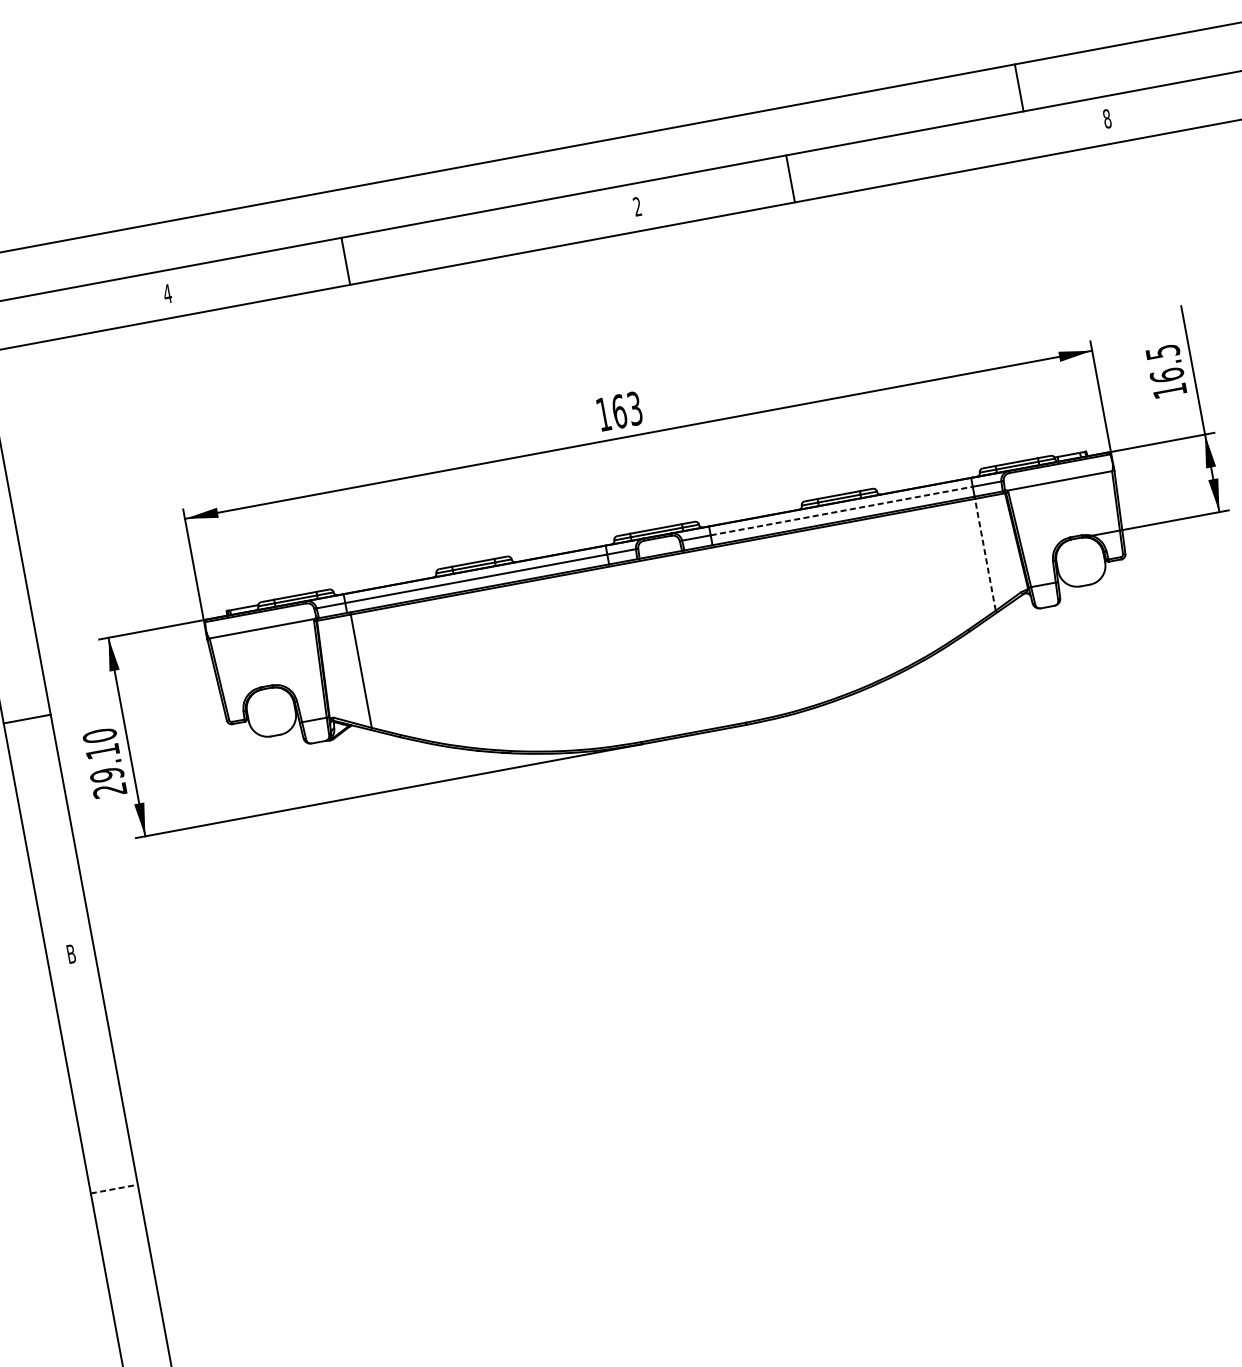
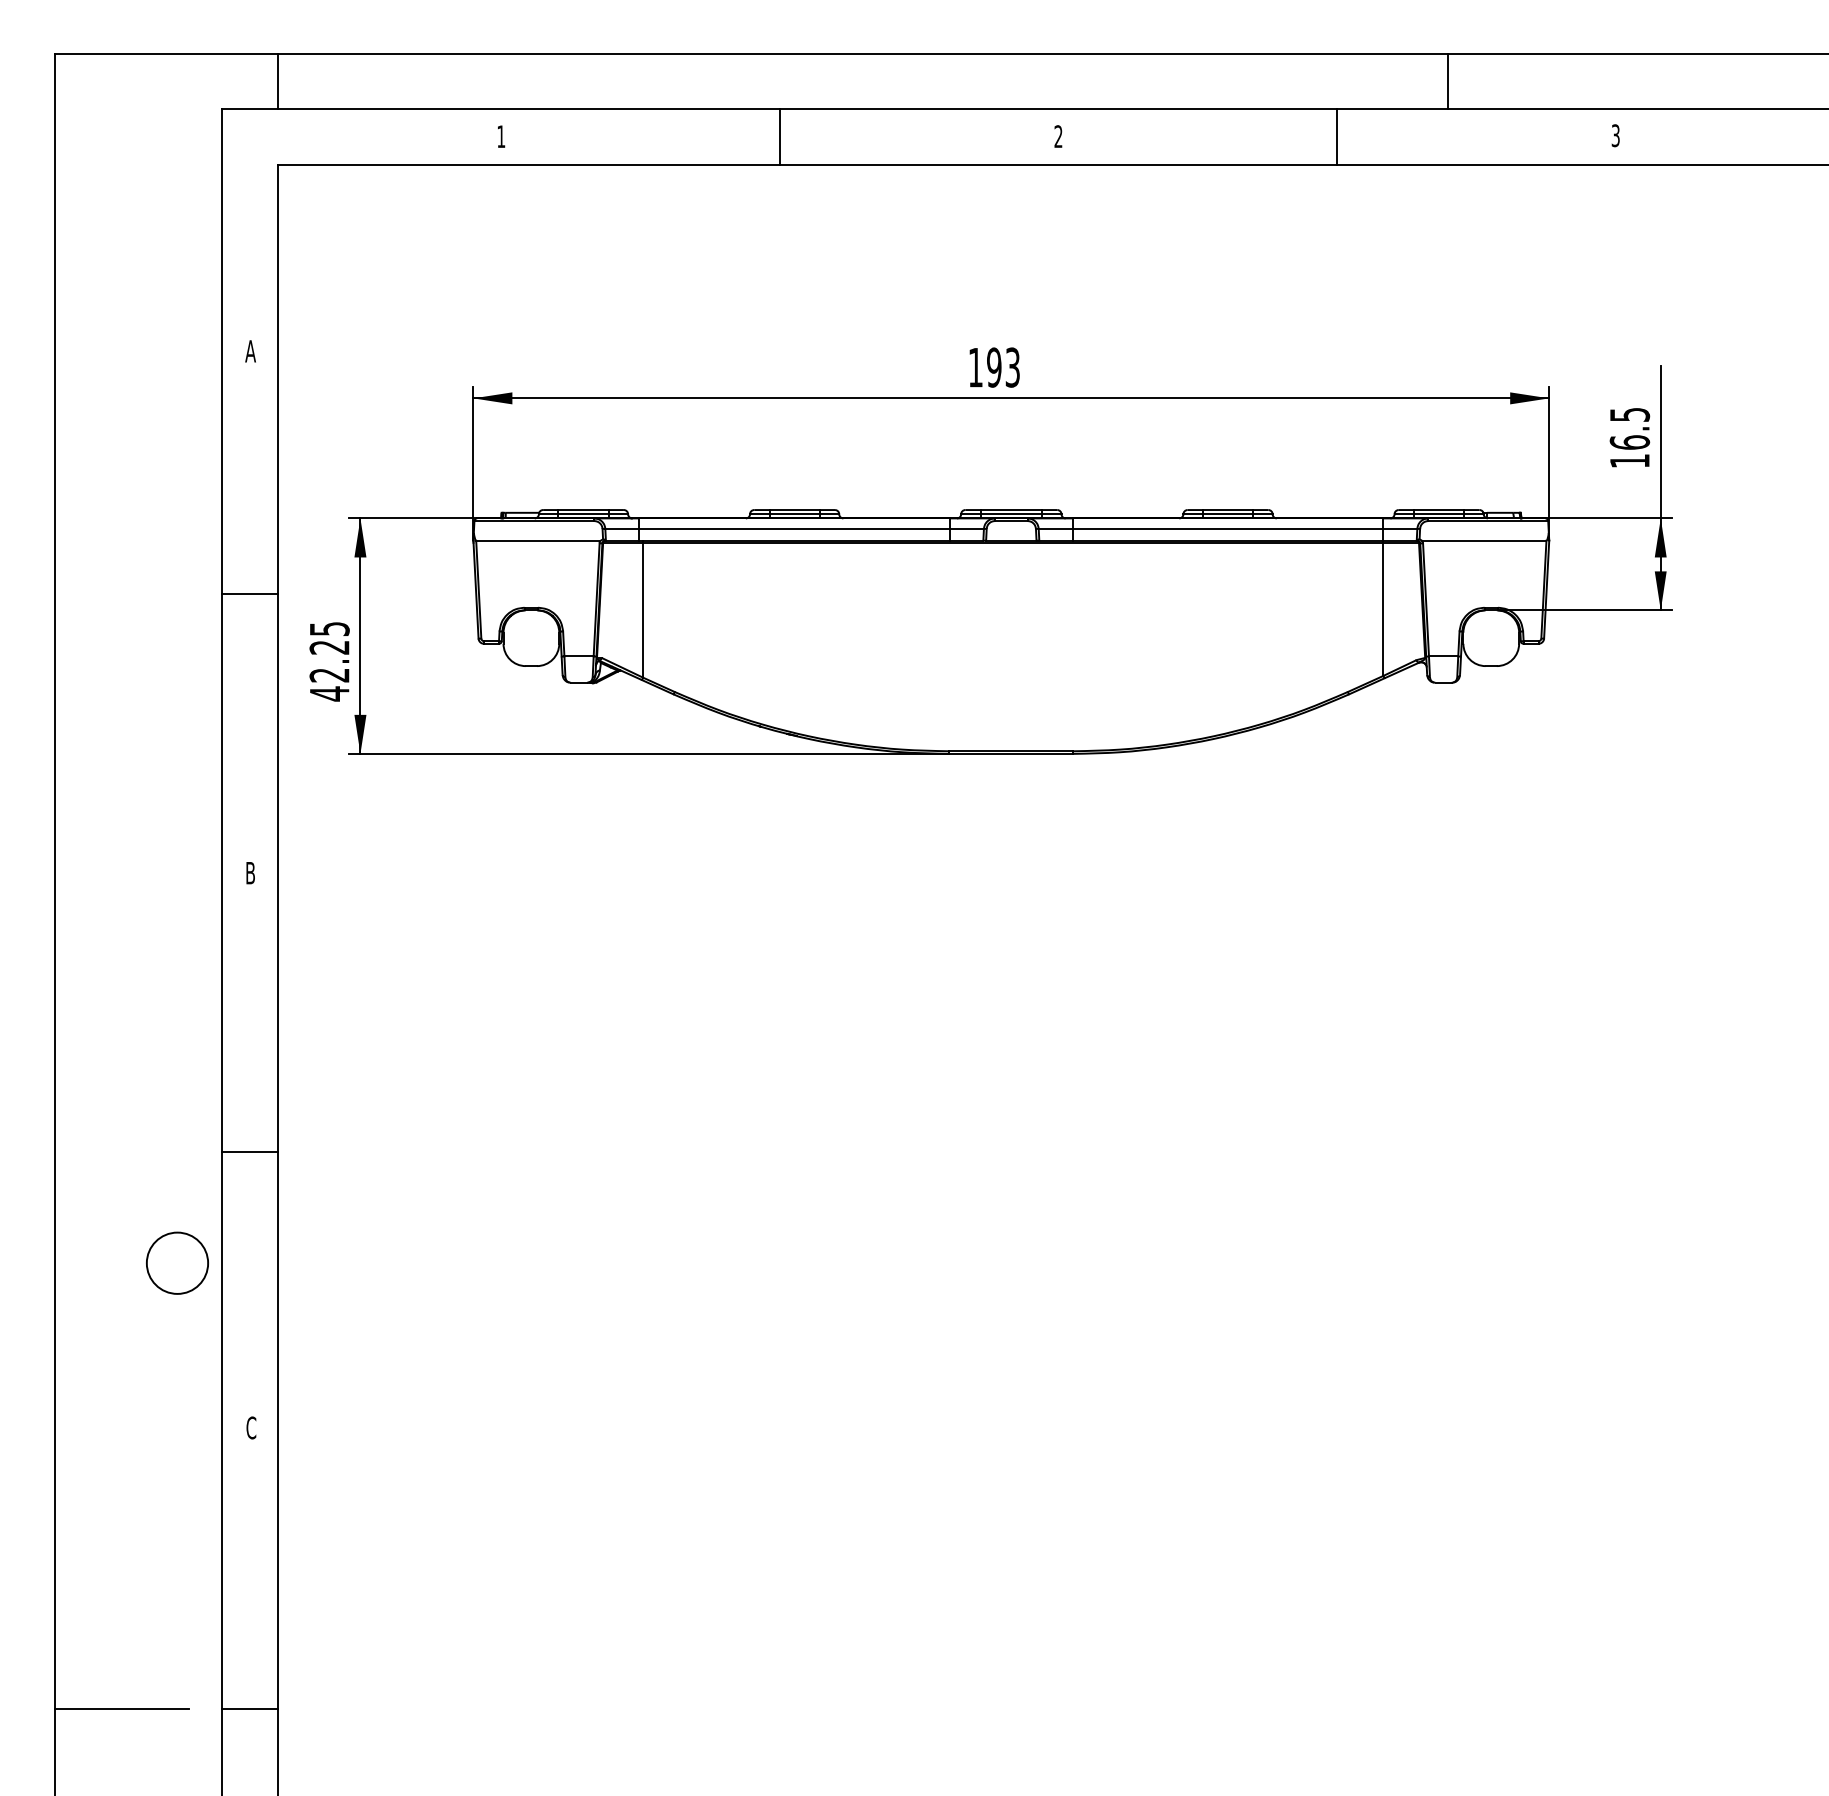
line: (1019, 87) -> (1448, 81), moved
text: (1107, 118) -> (1615, 135), 8 -> 3
line: (790, 179) -> (1336, 137), moved
line: (345, 261) -> (779, 137), moved
text: (166, 293) -> (500, 136), 4 -> 1
text: (619, 411) -> (994, 367), 163 -> 193
line: (842, 510) -> (1228, 528), dashed -> solid
line: (985, 554) -> (1383, 609), dashed -> solid
text: (104, 763) -> (329, 661), 29.10 -> 42.25
line: (113, 1188) -> (249, 1151), dashed -> solid
circle: (70, 1293) -> (177, 1262), added

